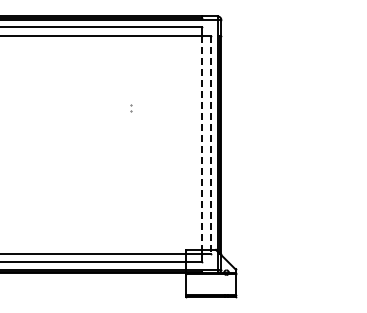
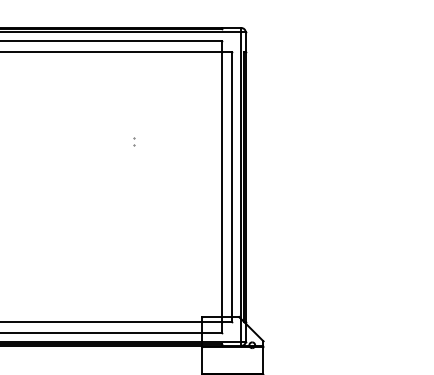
line: (202, 143) -> (222, 185), dashed -> solid
line: (210, 145) -> (232, 187), dashed -> solid

